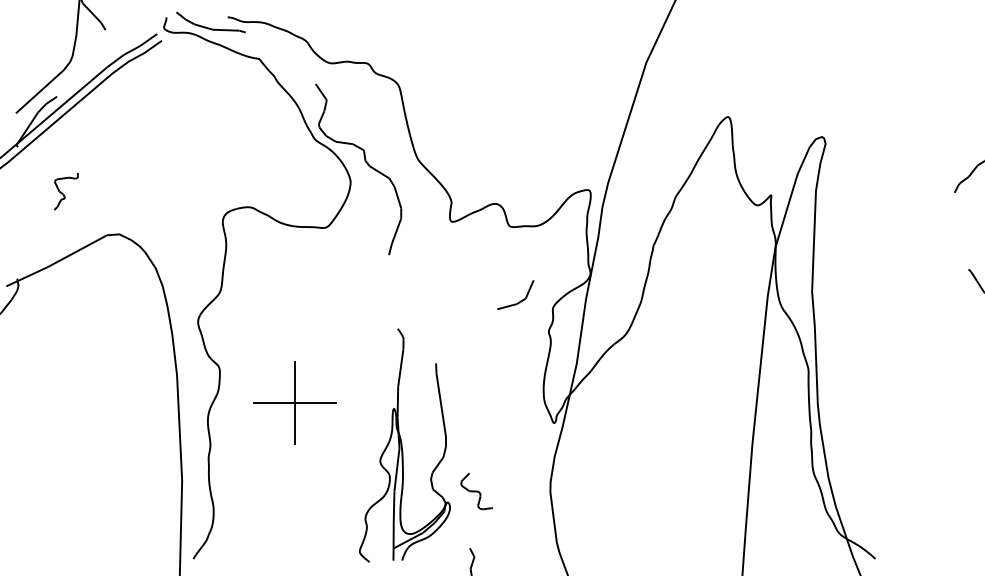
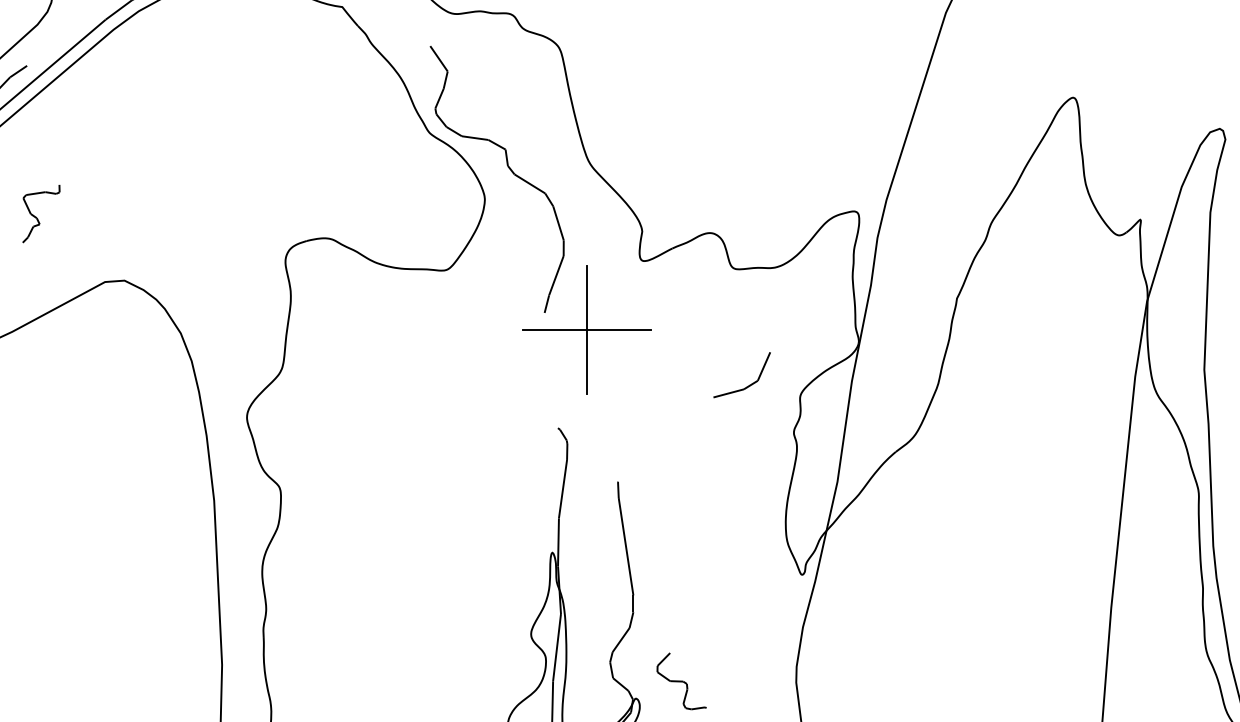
part: (294, 402) -> (585, 329), moved

